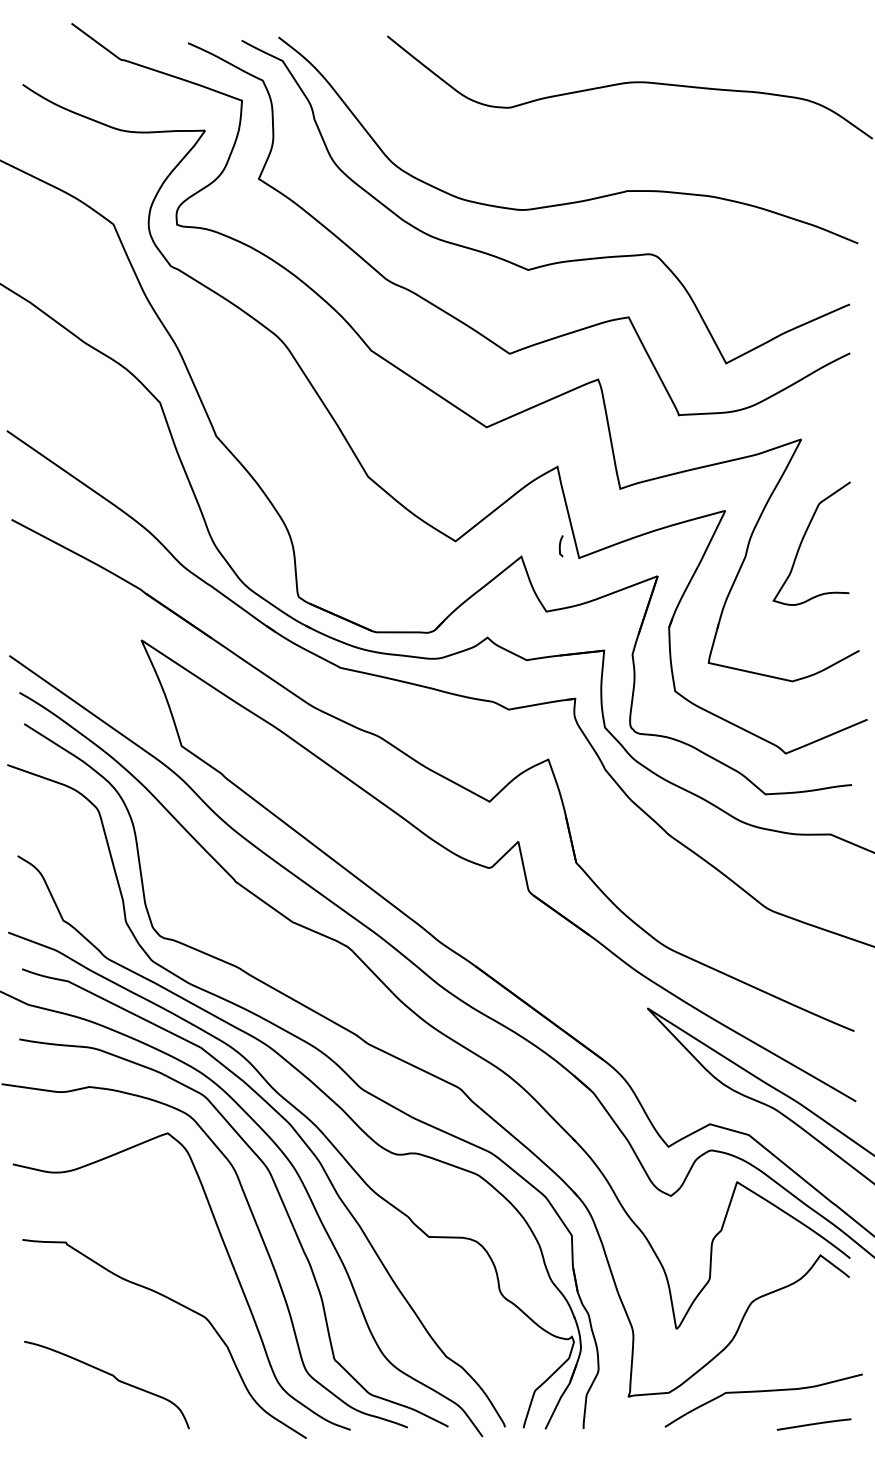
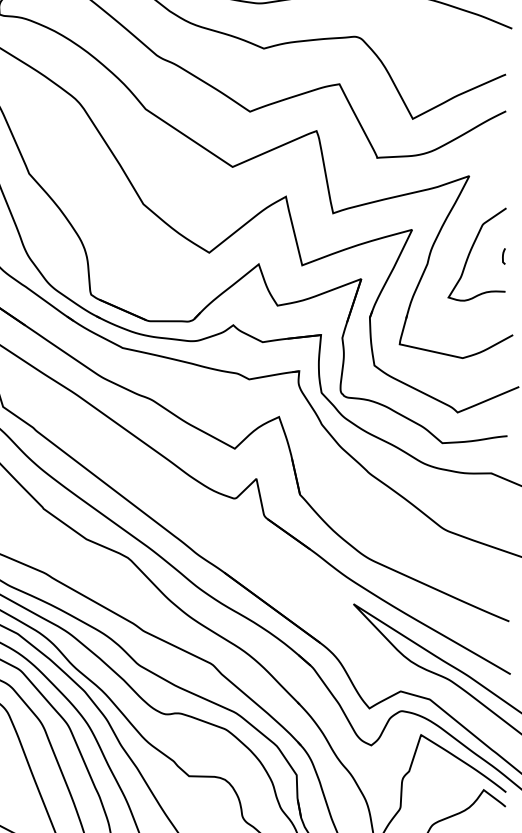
curve: (560, 546) -> (503, 256), moved

